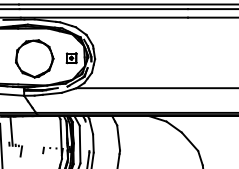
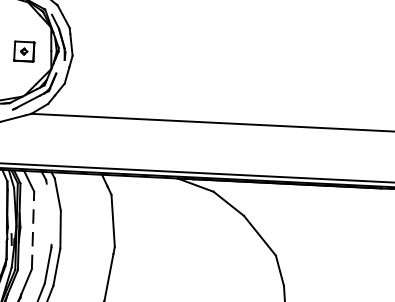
line: (80, 144) -> (33, 230), solid -> dashed

